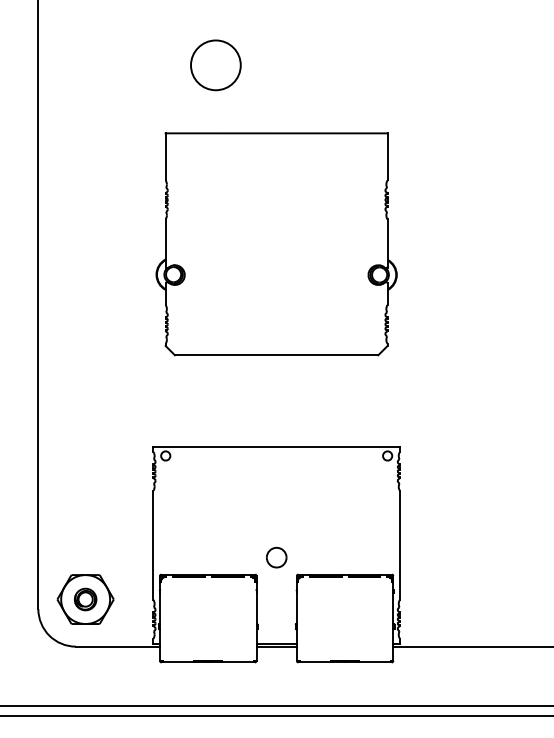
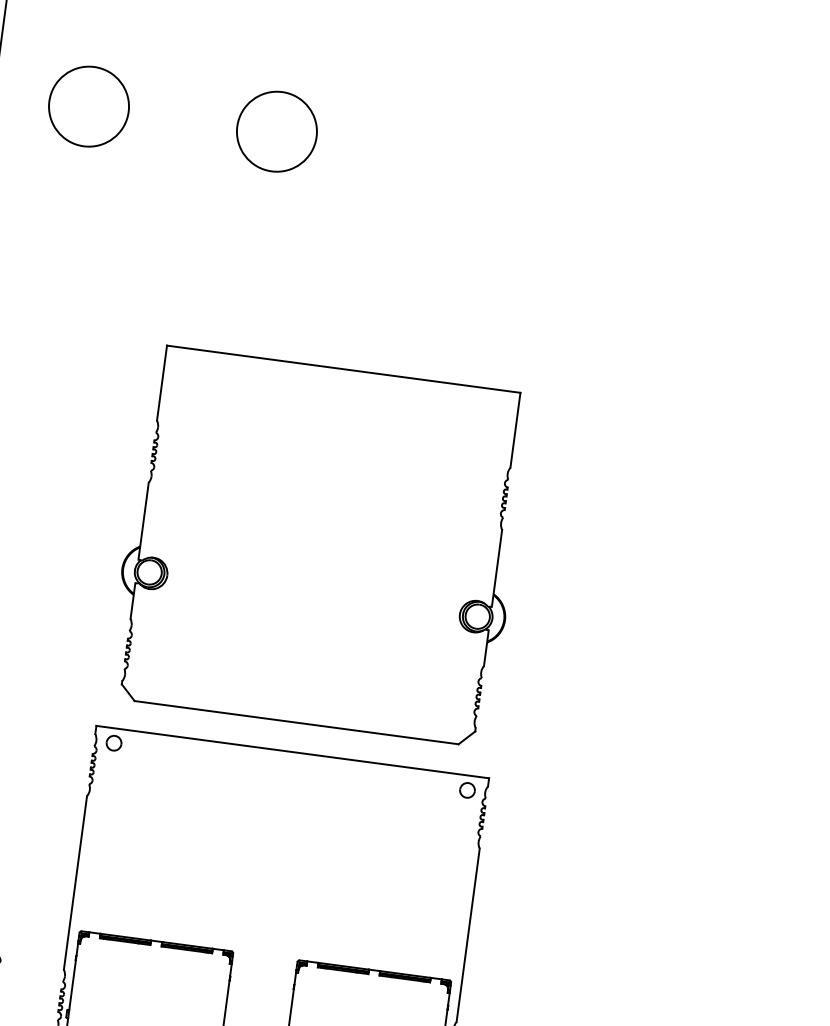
circle: (97, 65) -> (88, 106), added
part: (276, 244) -> (319, 546), moved
part: (276, 557) -> (268, 928), removed

